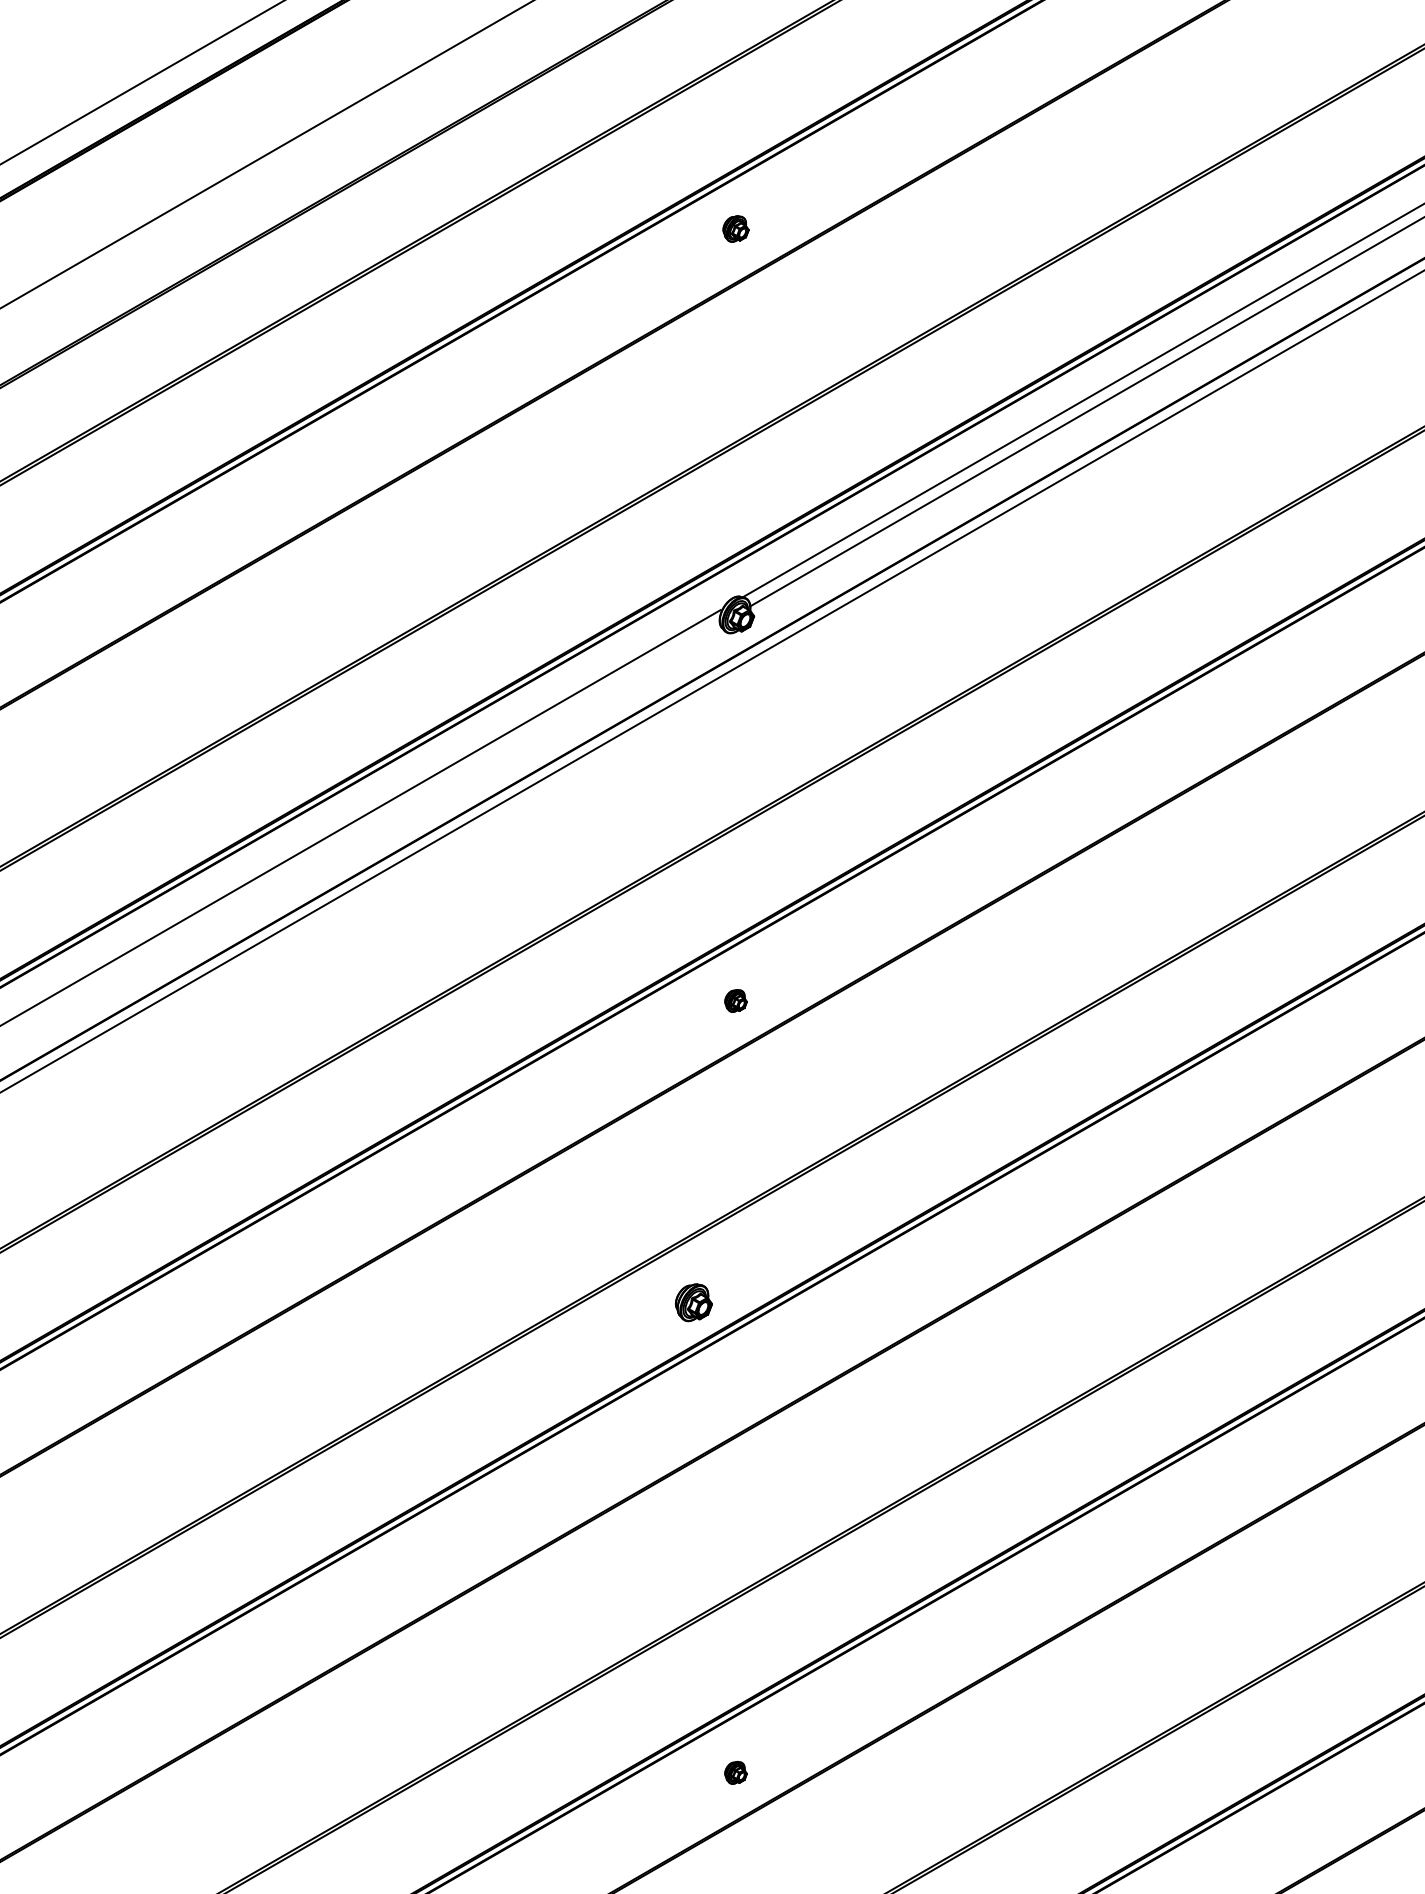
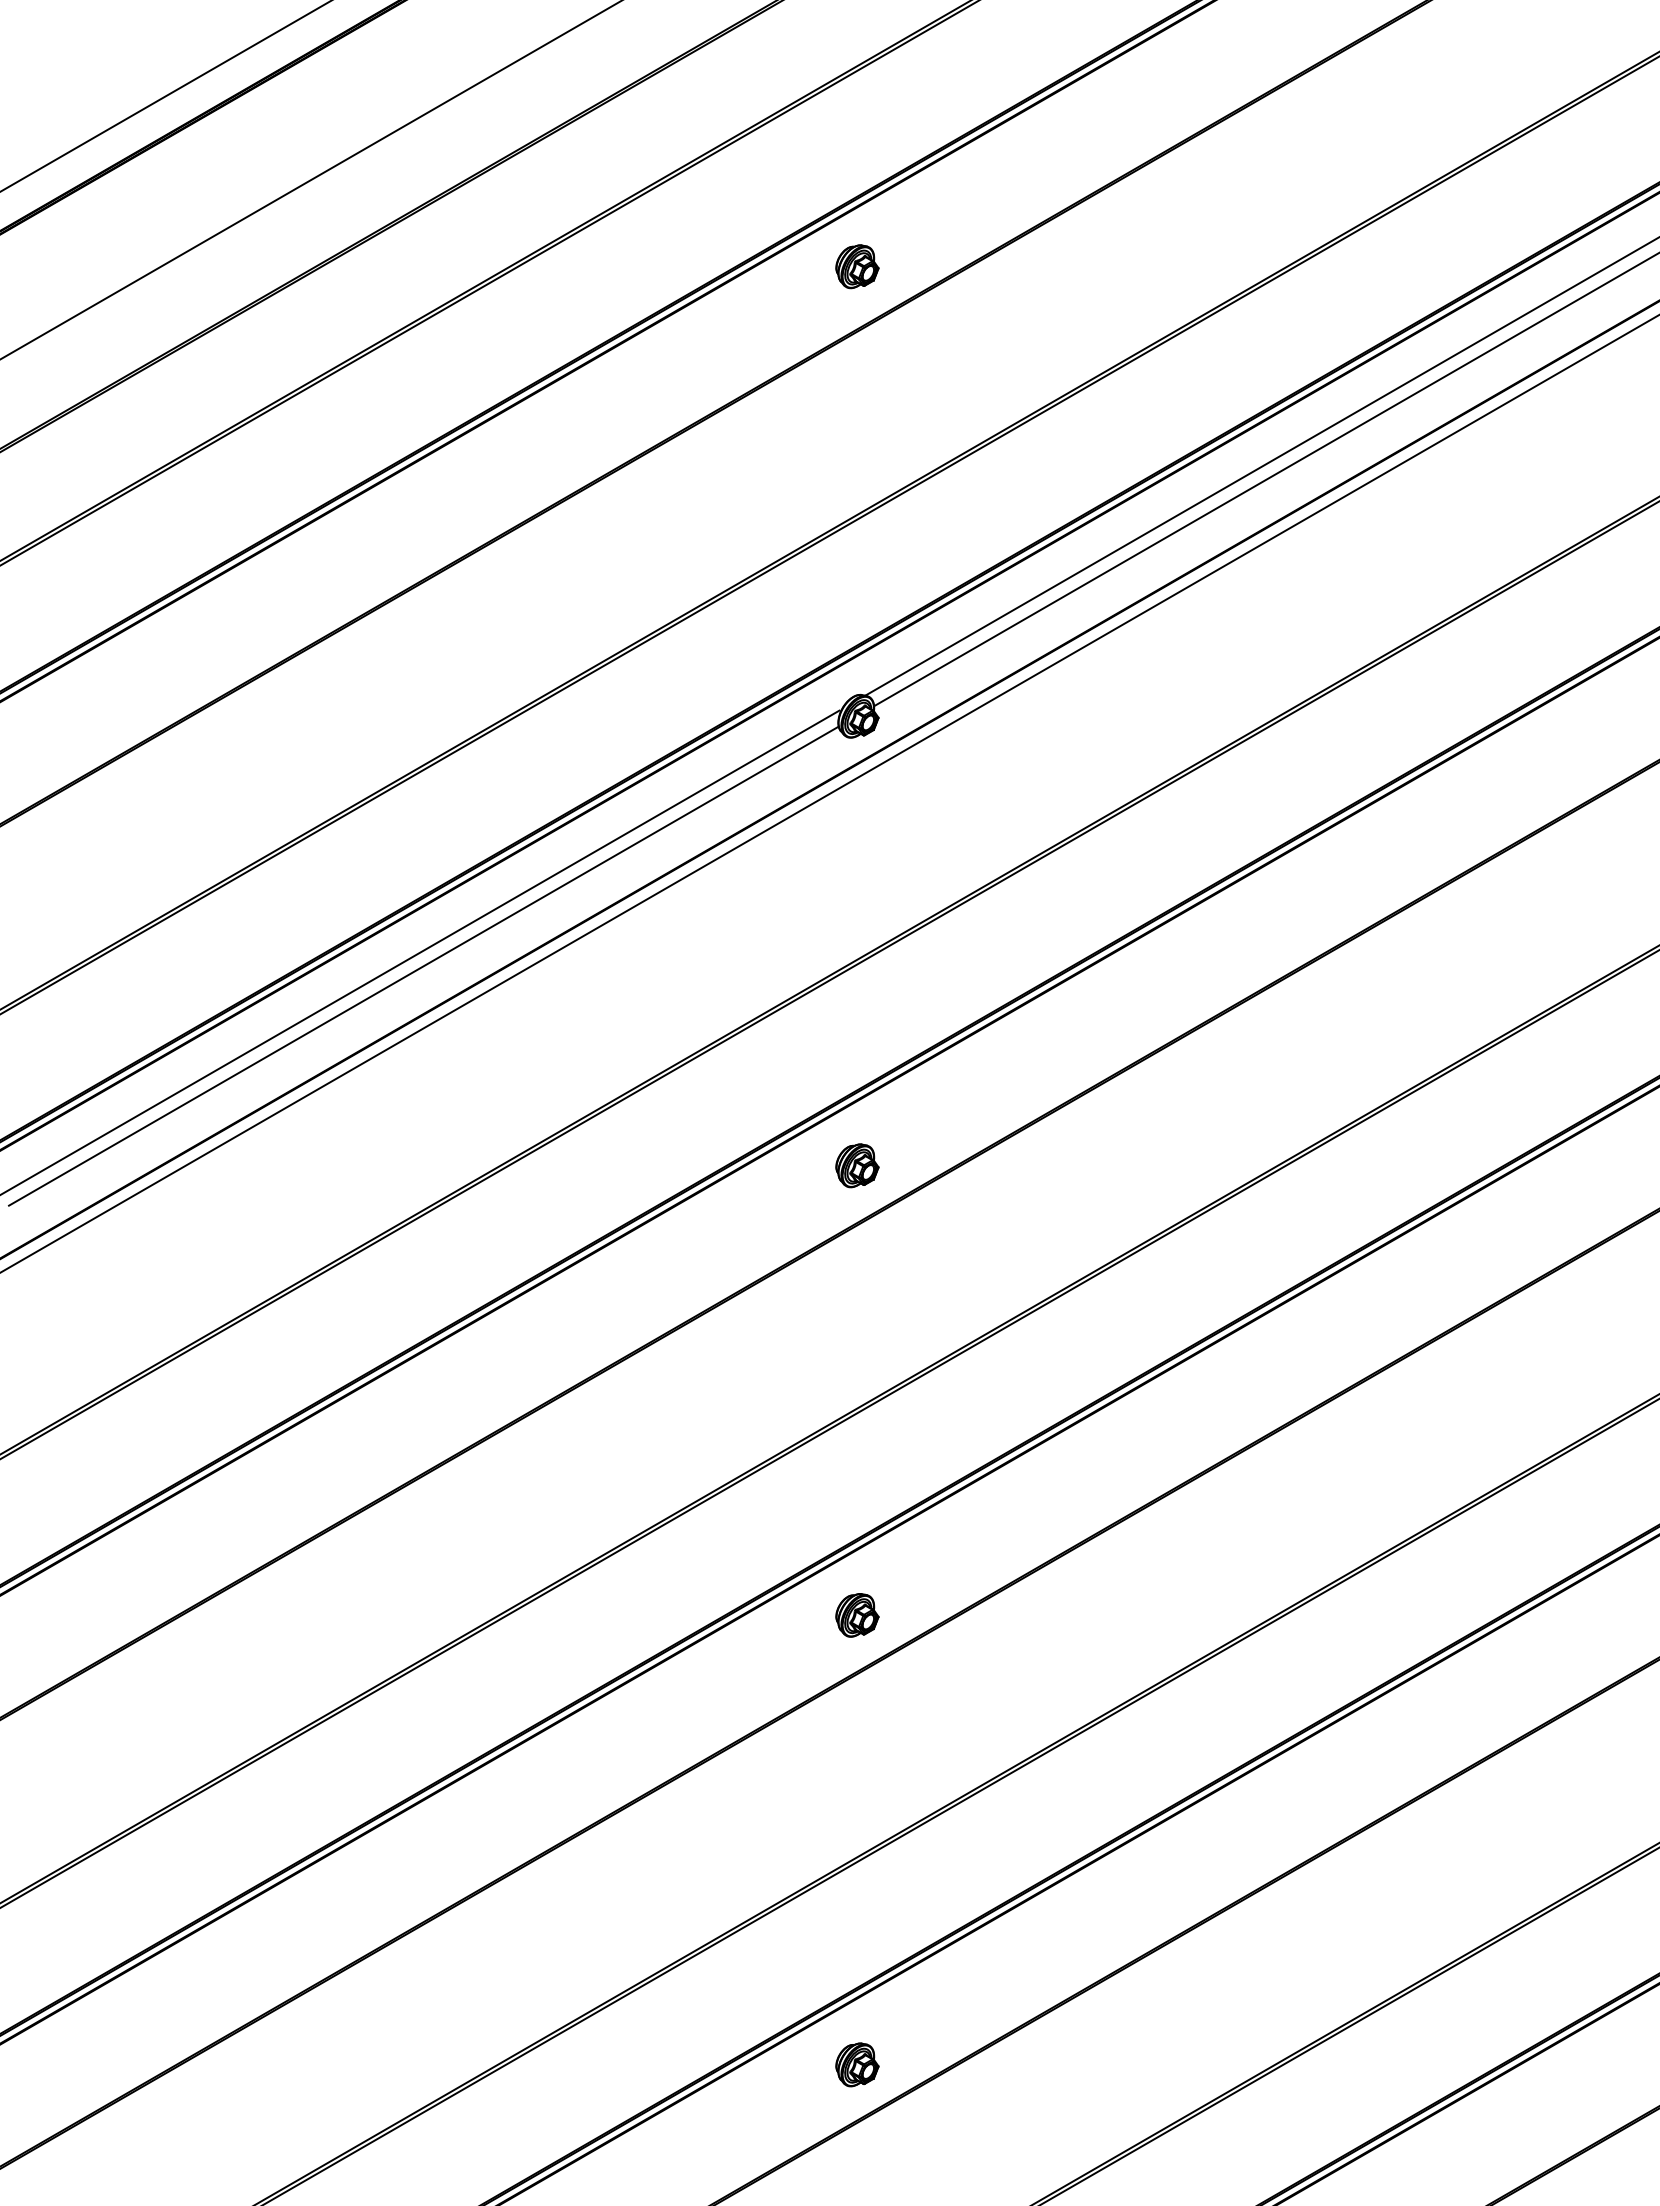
part: (736, 228) -> (857, 266), size x1.43
line: (363, 828) -> (423, 965), added
part: (736, 1000) -> (857, 1165), size x1.67
part: (694, 1302) -> (857, 1615), moved
part: (736, 1772) -> (857, 2064), size x1.67

